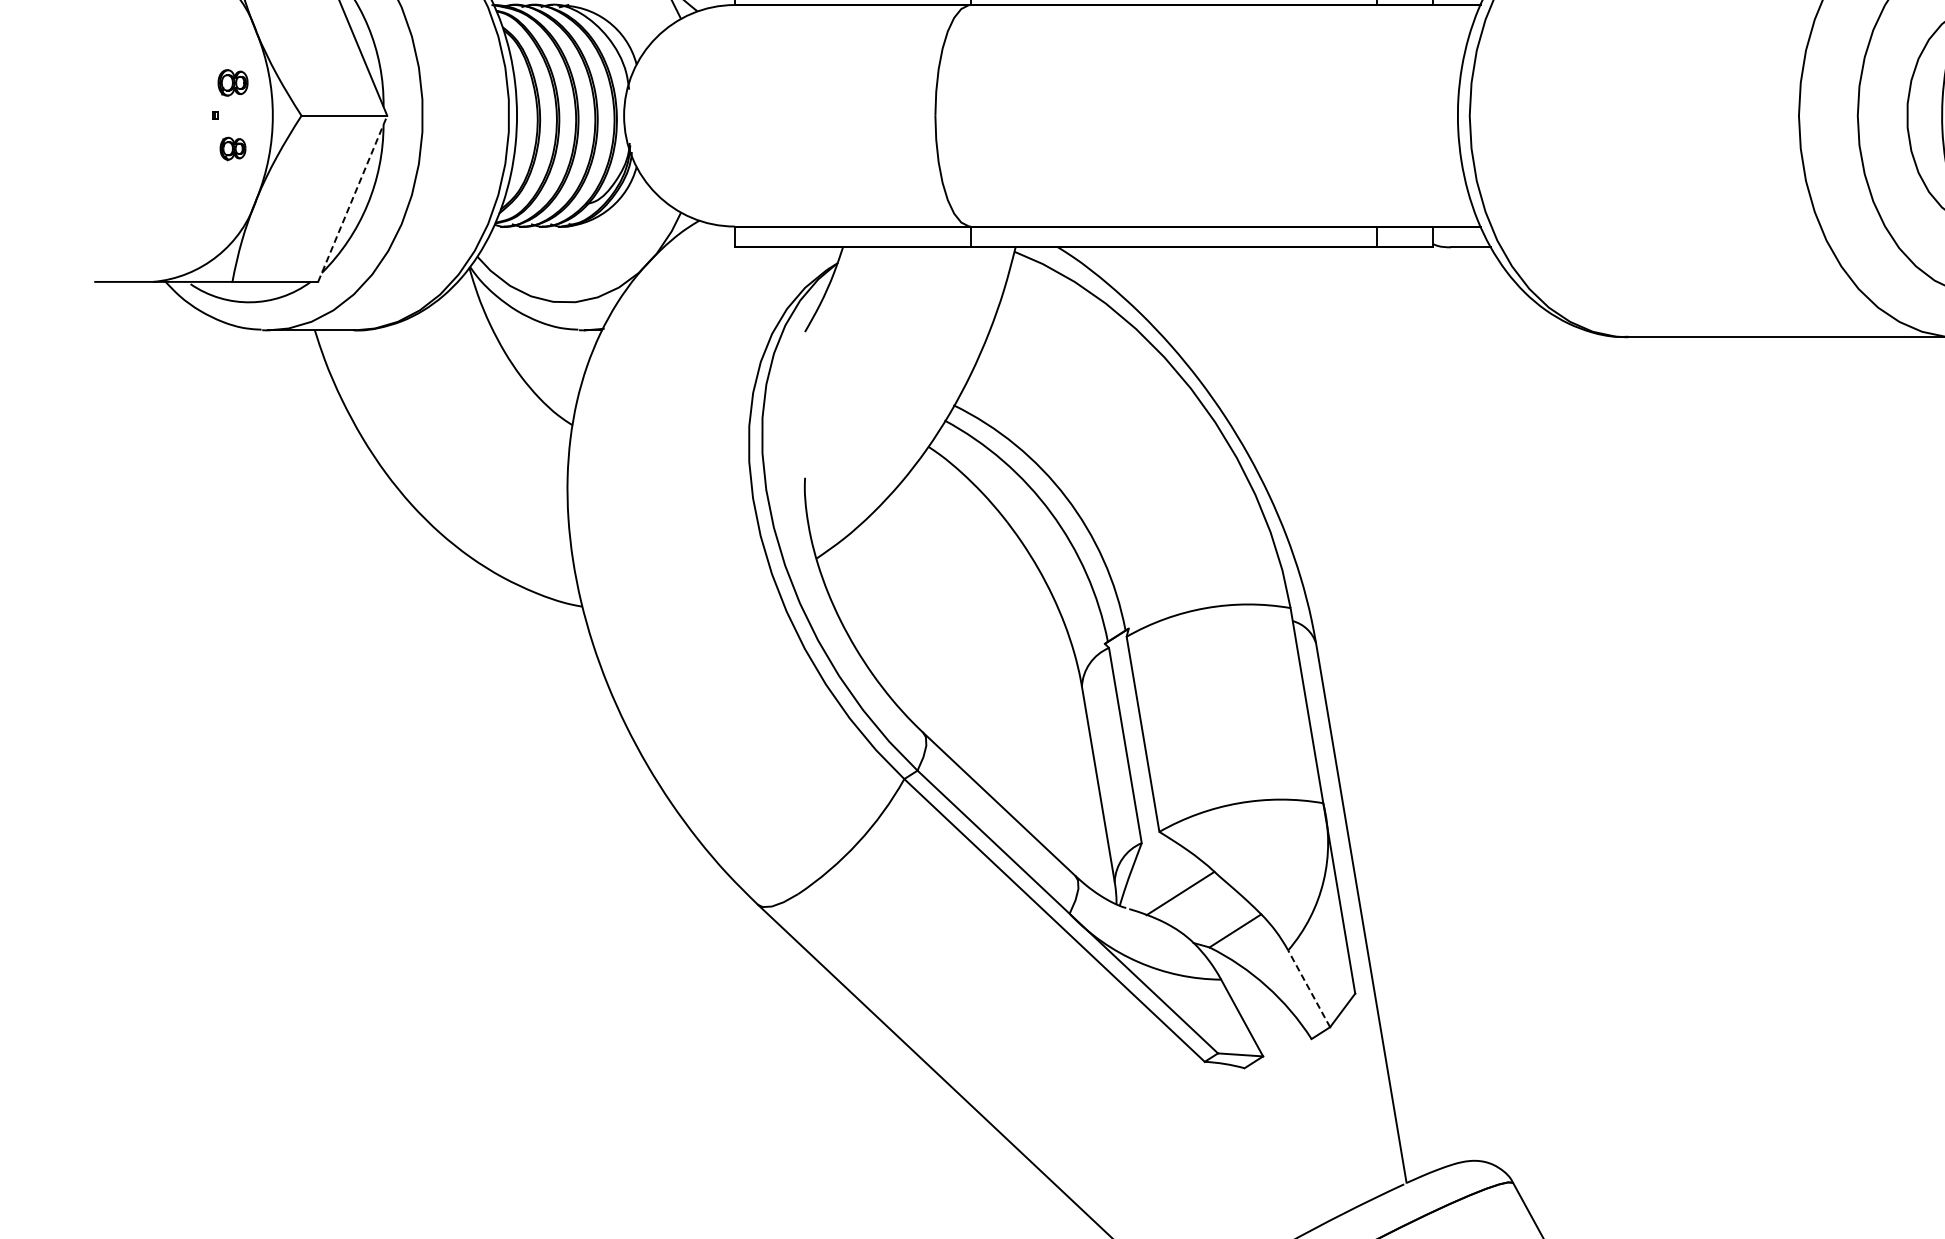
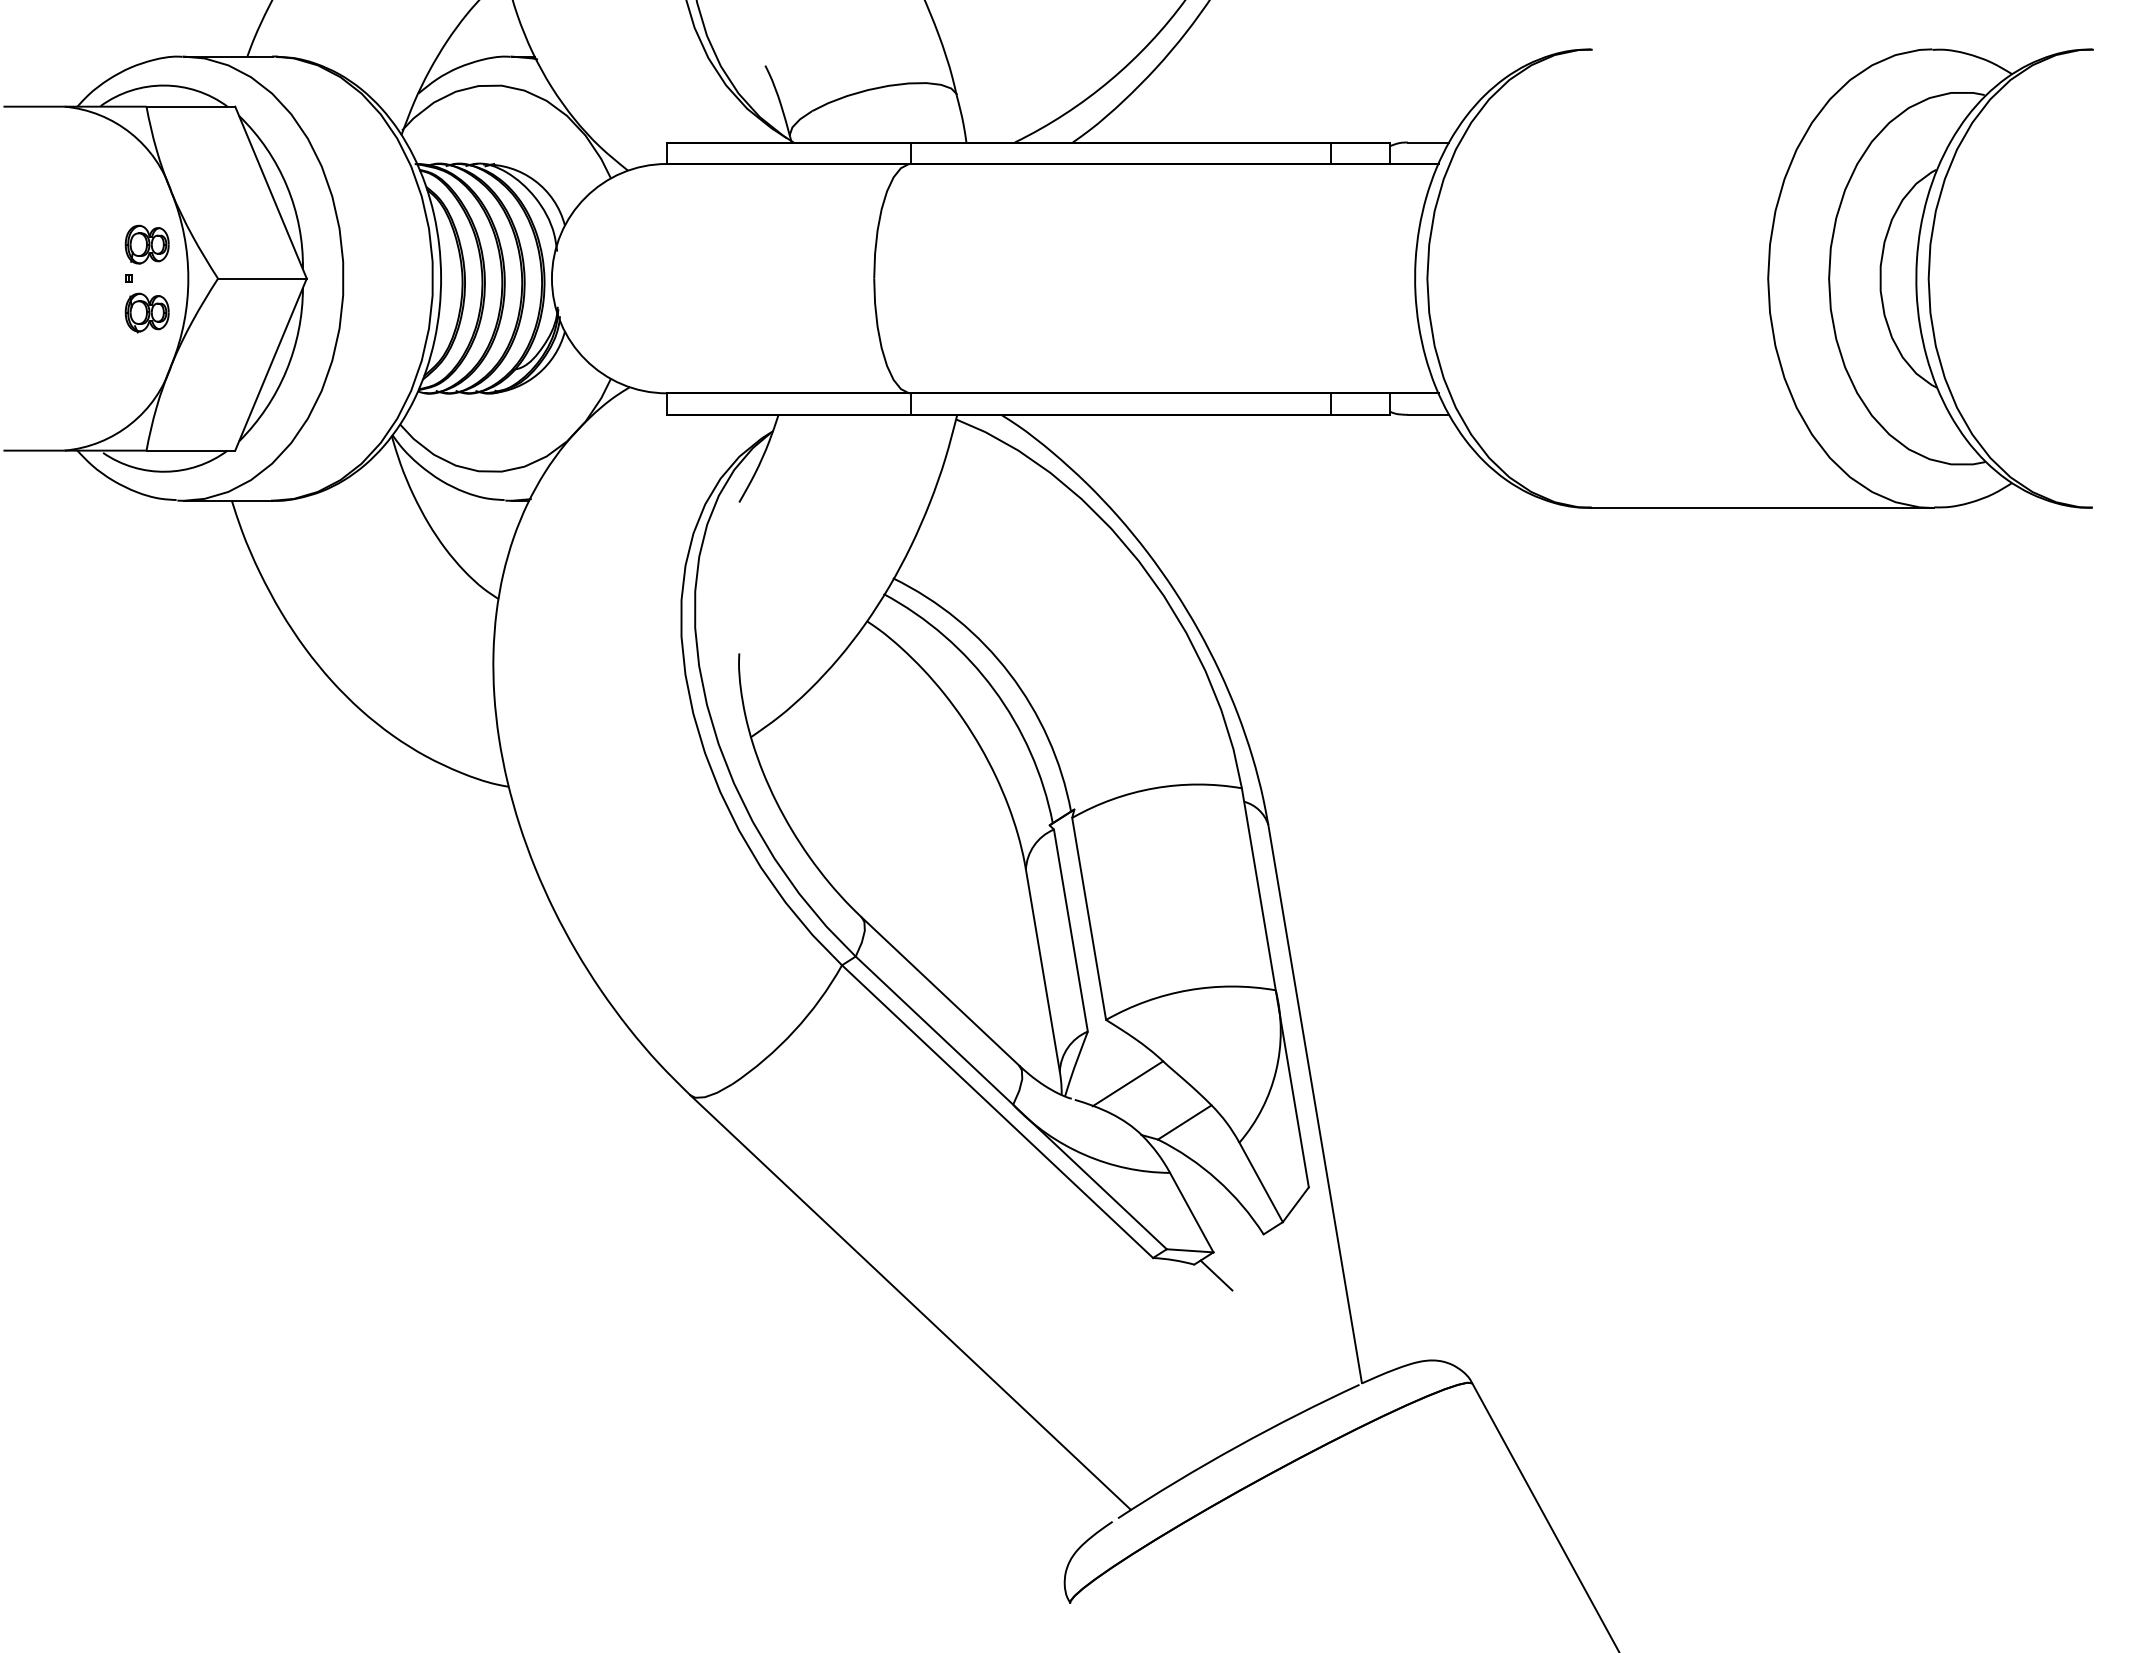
part: (232, 82) -> (146, 244), size x1.43
part: (232, 148) -> (146, 312), size x1.67
line: (353, 198) -> (271, 364), dashed -> solid
line: (1308, 987) -> (1260, 1181), dashed -> solid
line: (1266, 1078) -> (1216, 1275), added

